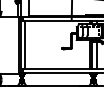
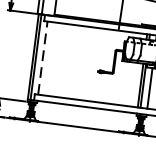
line: (25, 44) -> (43, 58), solid -> dashed

